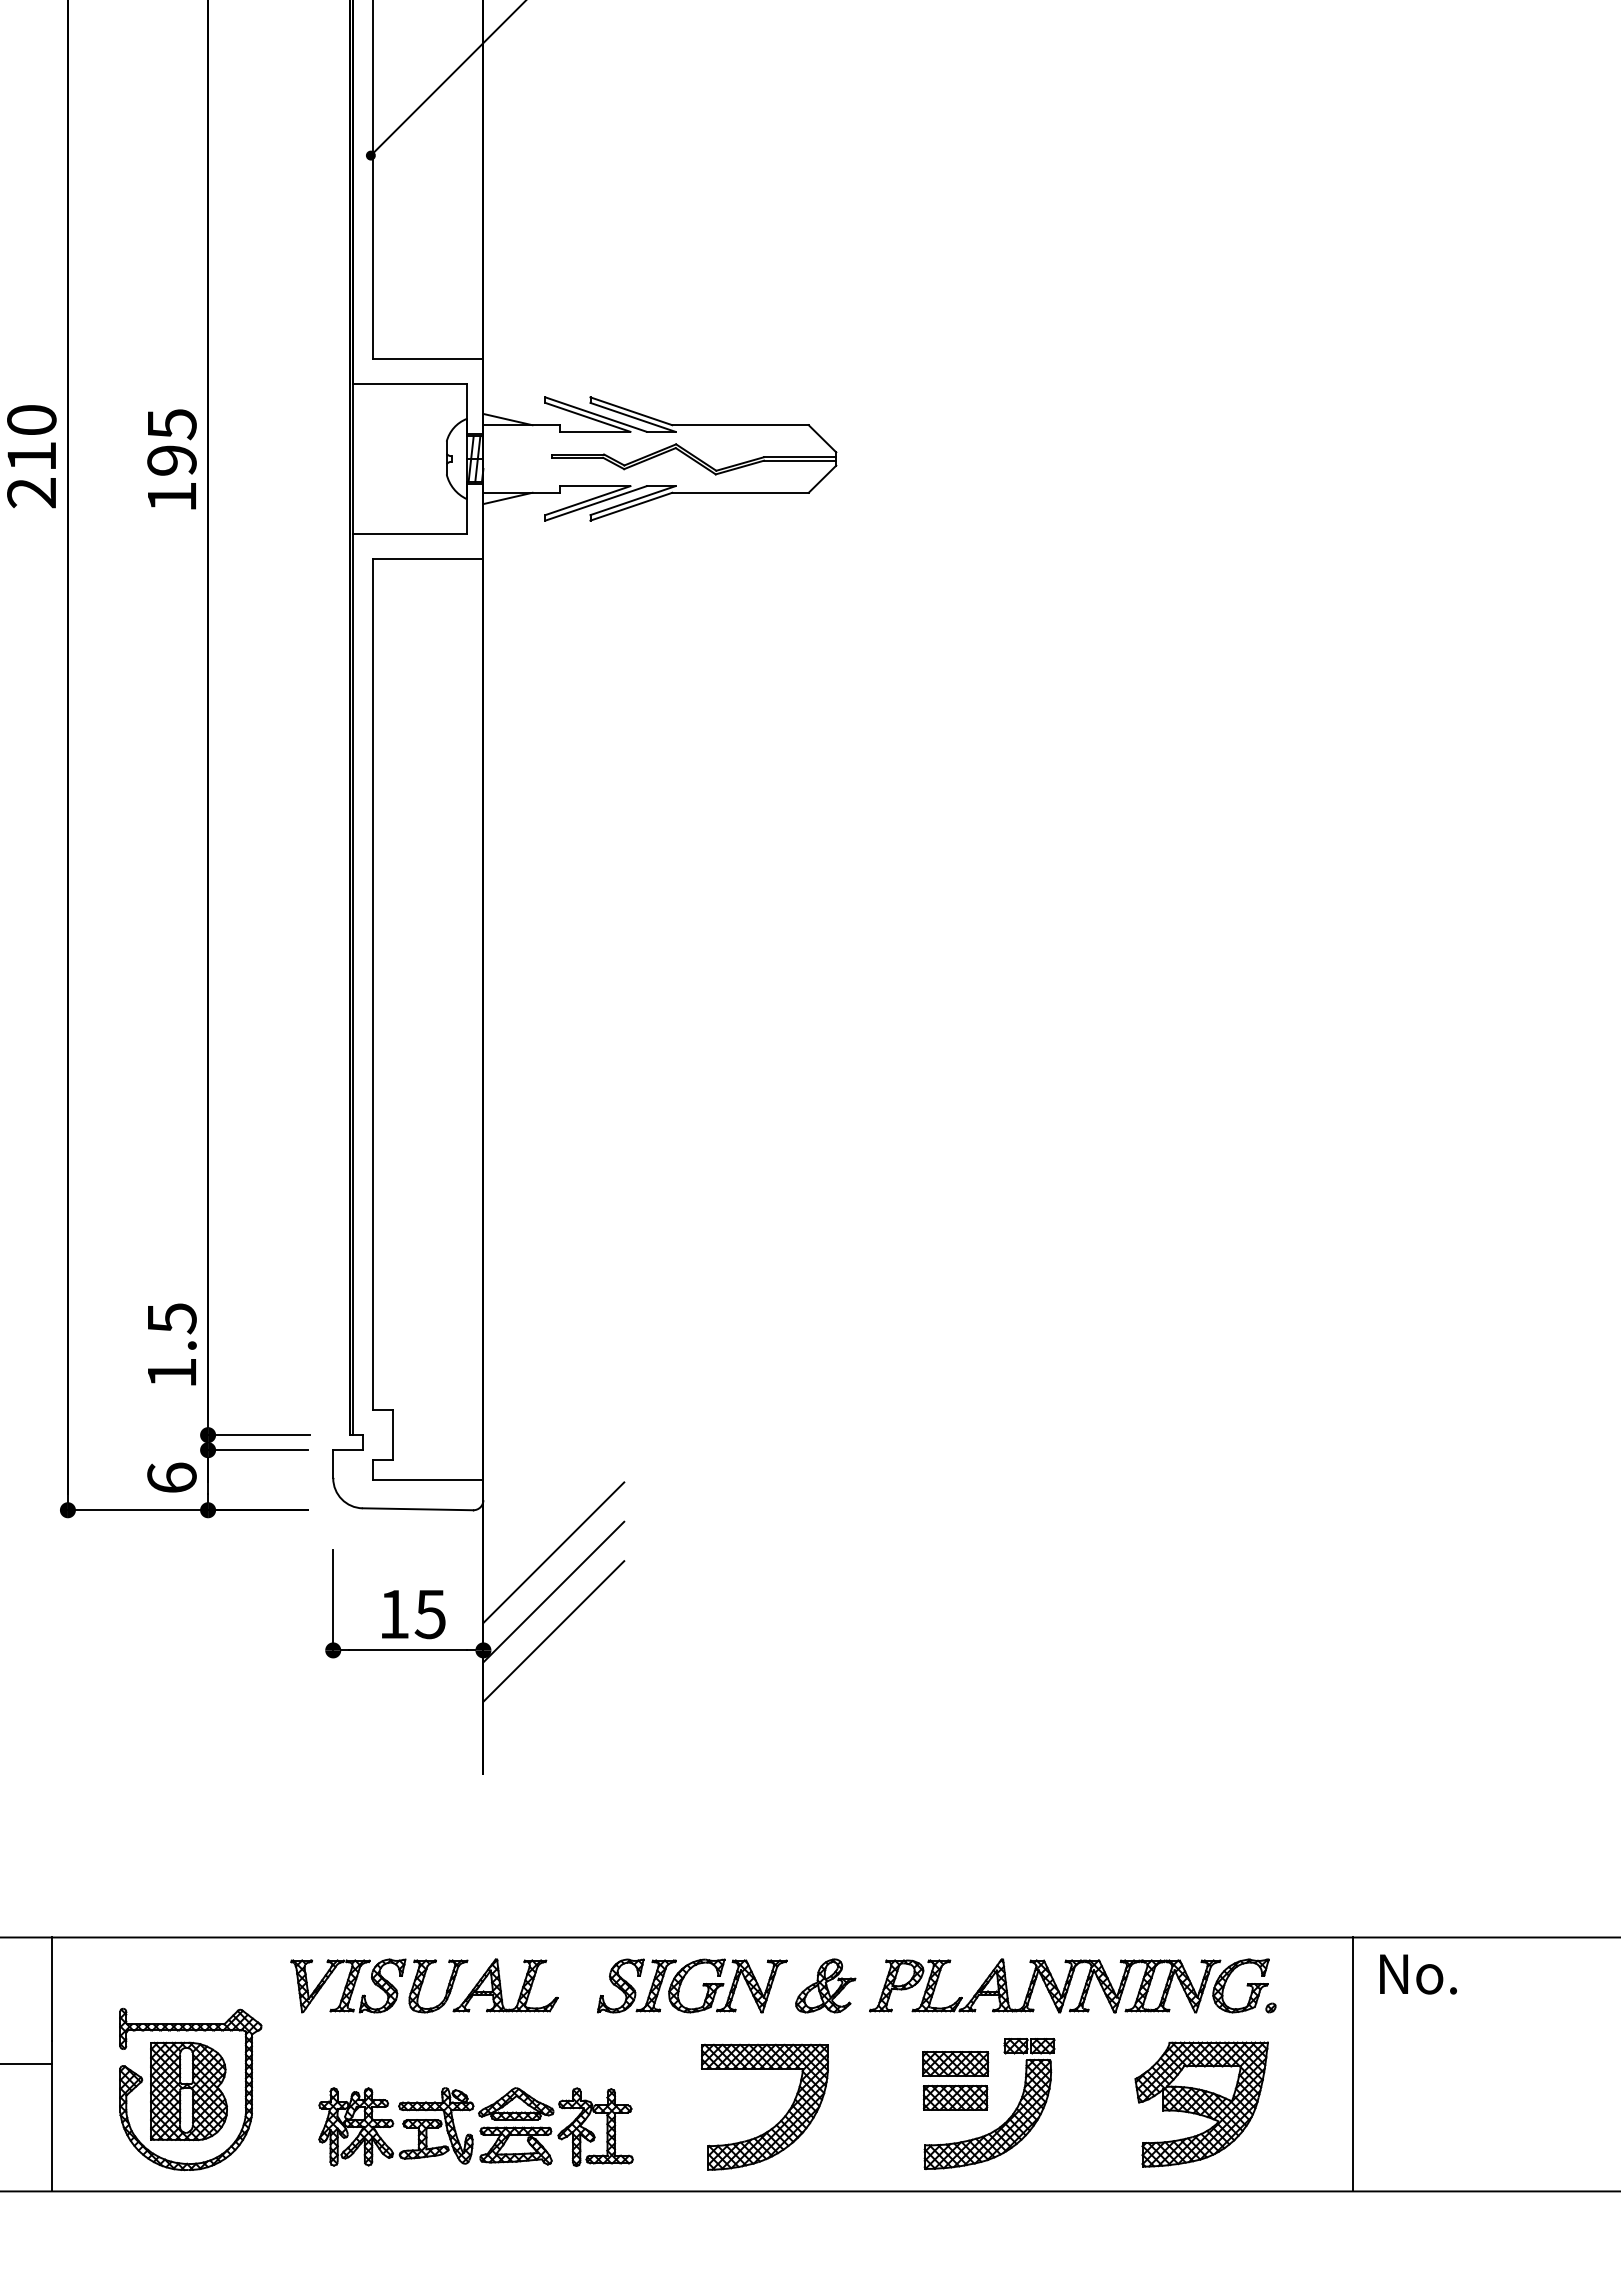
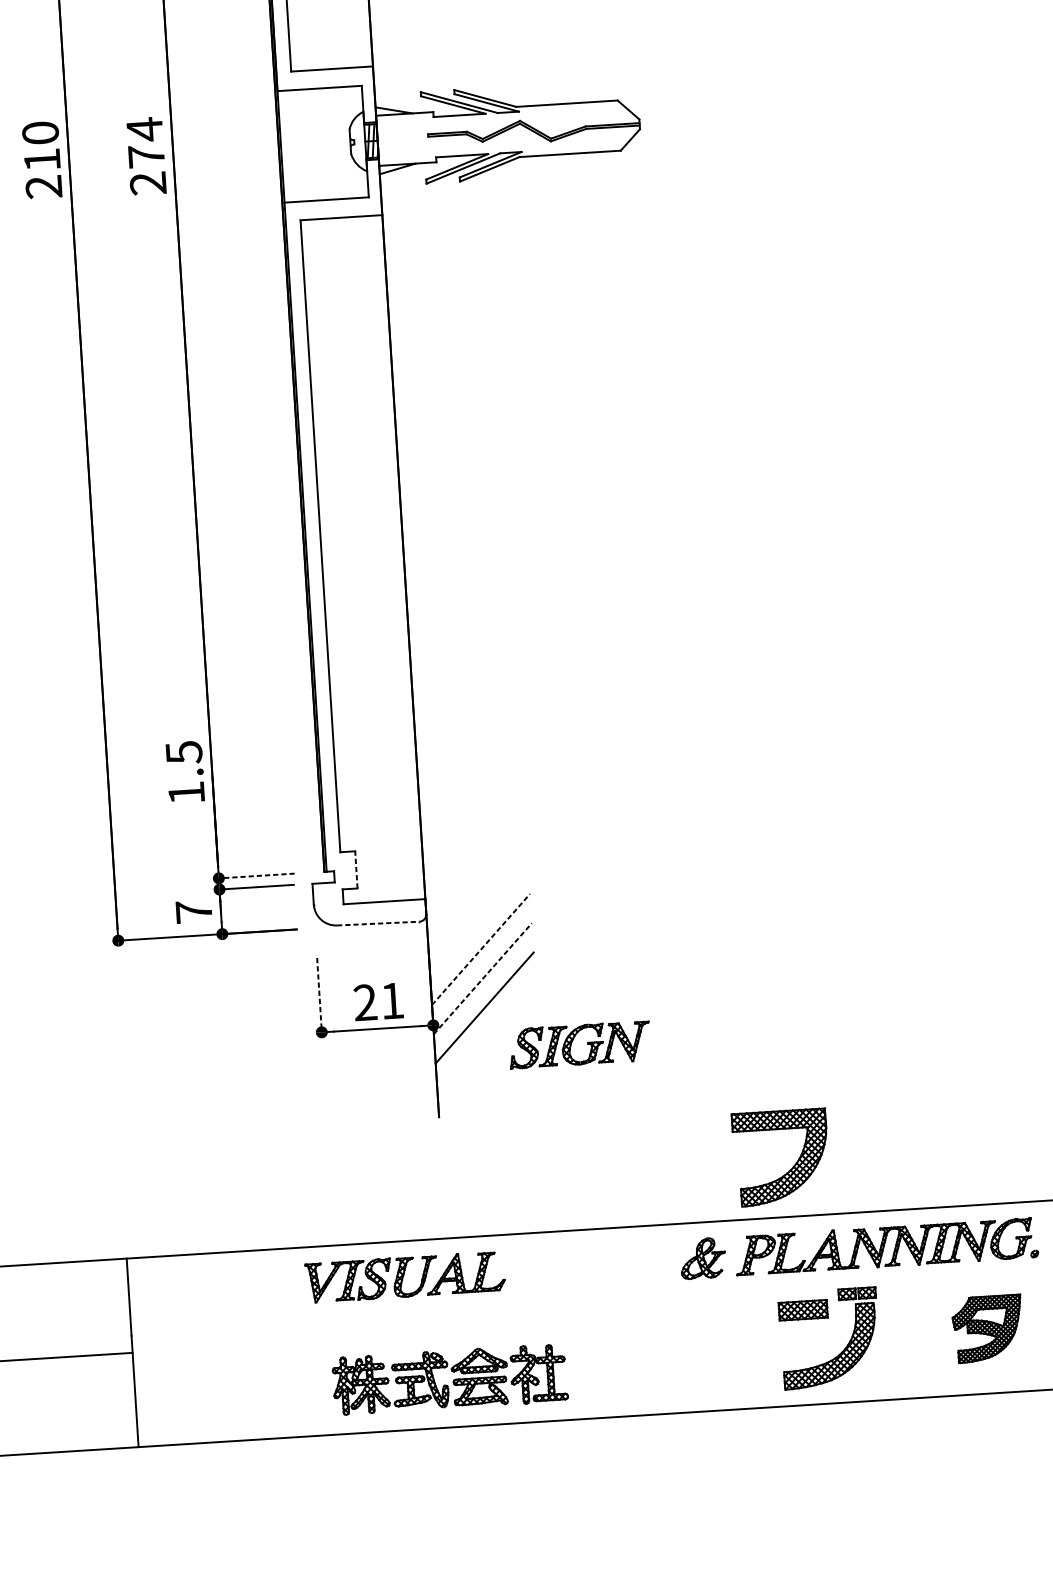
text: (171, 460) -> (146, 156), 195 -> 274
text: (172, 1344) -> (185, 771), moved
line: (393, 1434) -> (356, 869), solid -> dashed
line: (258, 1435) -> (256, 876), solid -> dashed
text: (171, 1477) -> (193, 911), 6 -> 7
line: (418, 1509) -> (378, 923), solid -> dashed
line: (553, 1552) -> (480, 949), solid -> dashed
line: (553, 1592) -> (482, 979), solid -> dashed
line: (333, 1600) -> (319, 995), solid -> dashed
text: (412, 1614) -> (379, 1002), 15 -> 21
part: (702, 1985) -> (587, 1044), moved
part: (190, 2089) -> (236, 1365), removed
part: (955, 2097) -> (804, 1335), removed
part: (1201, 2104) -> (987, 1328), size x0.7
part: (780, 2119) -> (793, 1166), moved

